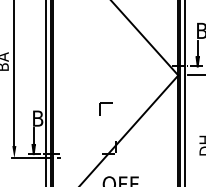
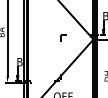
part: (105, 107) -> (63, 37), moved

